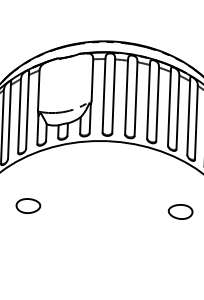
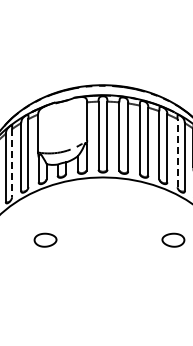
line: (188, 117) -> (177, 152), solid -> dashed
line: (9, 122) -> (12, 163), solid -> dashed
part: (28, 205) -> (45, 239), moved

